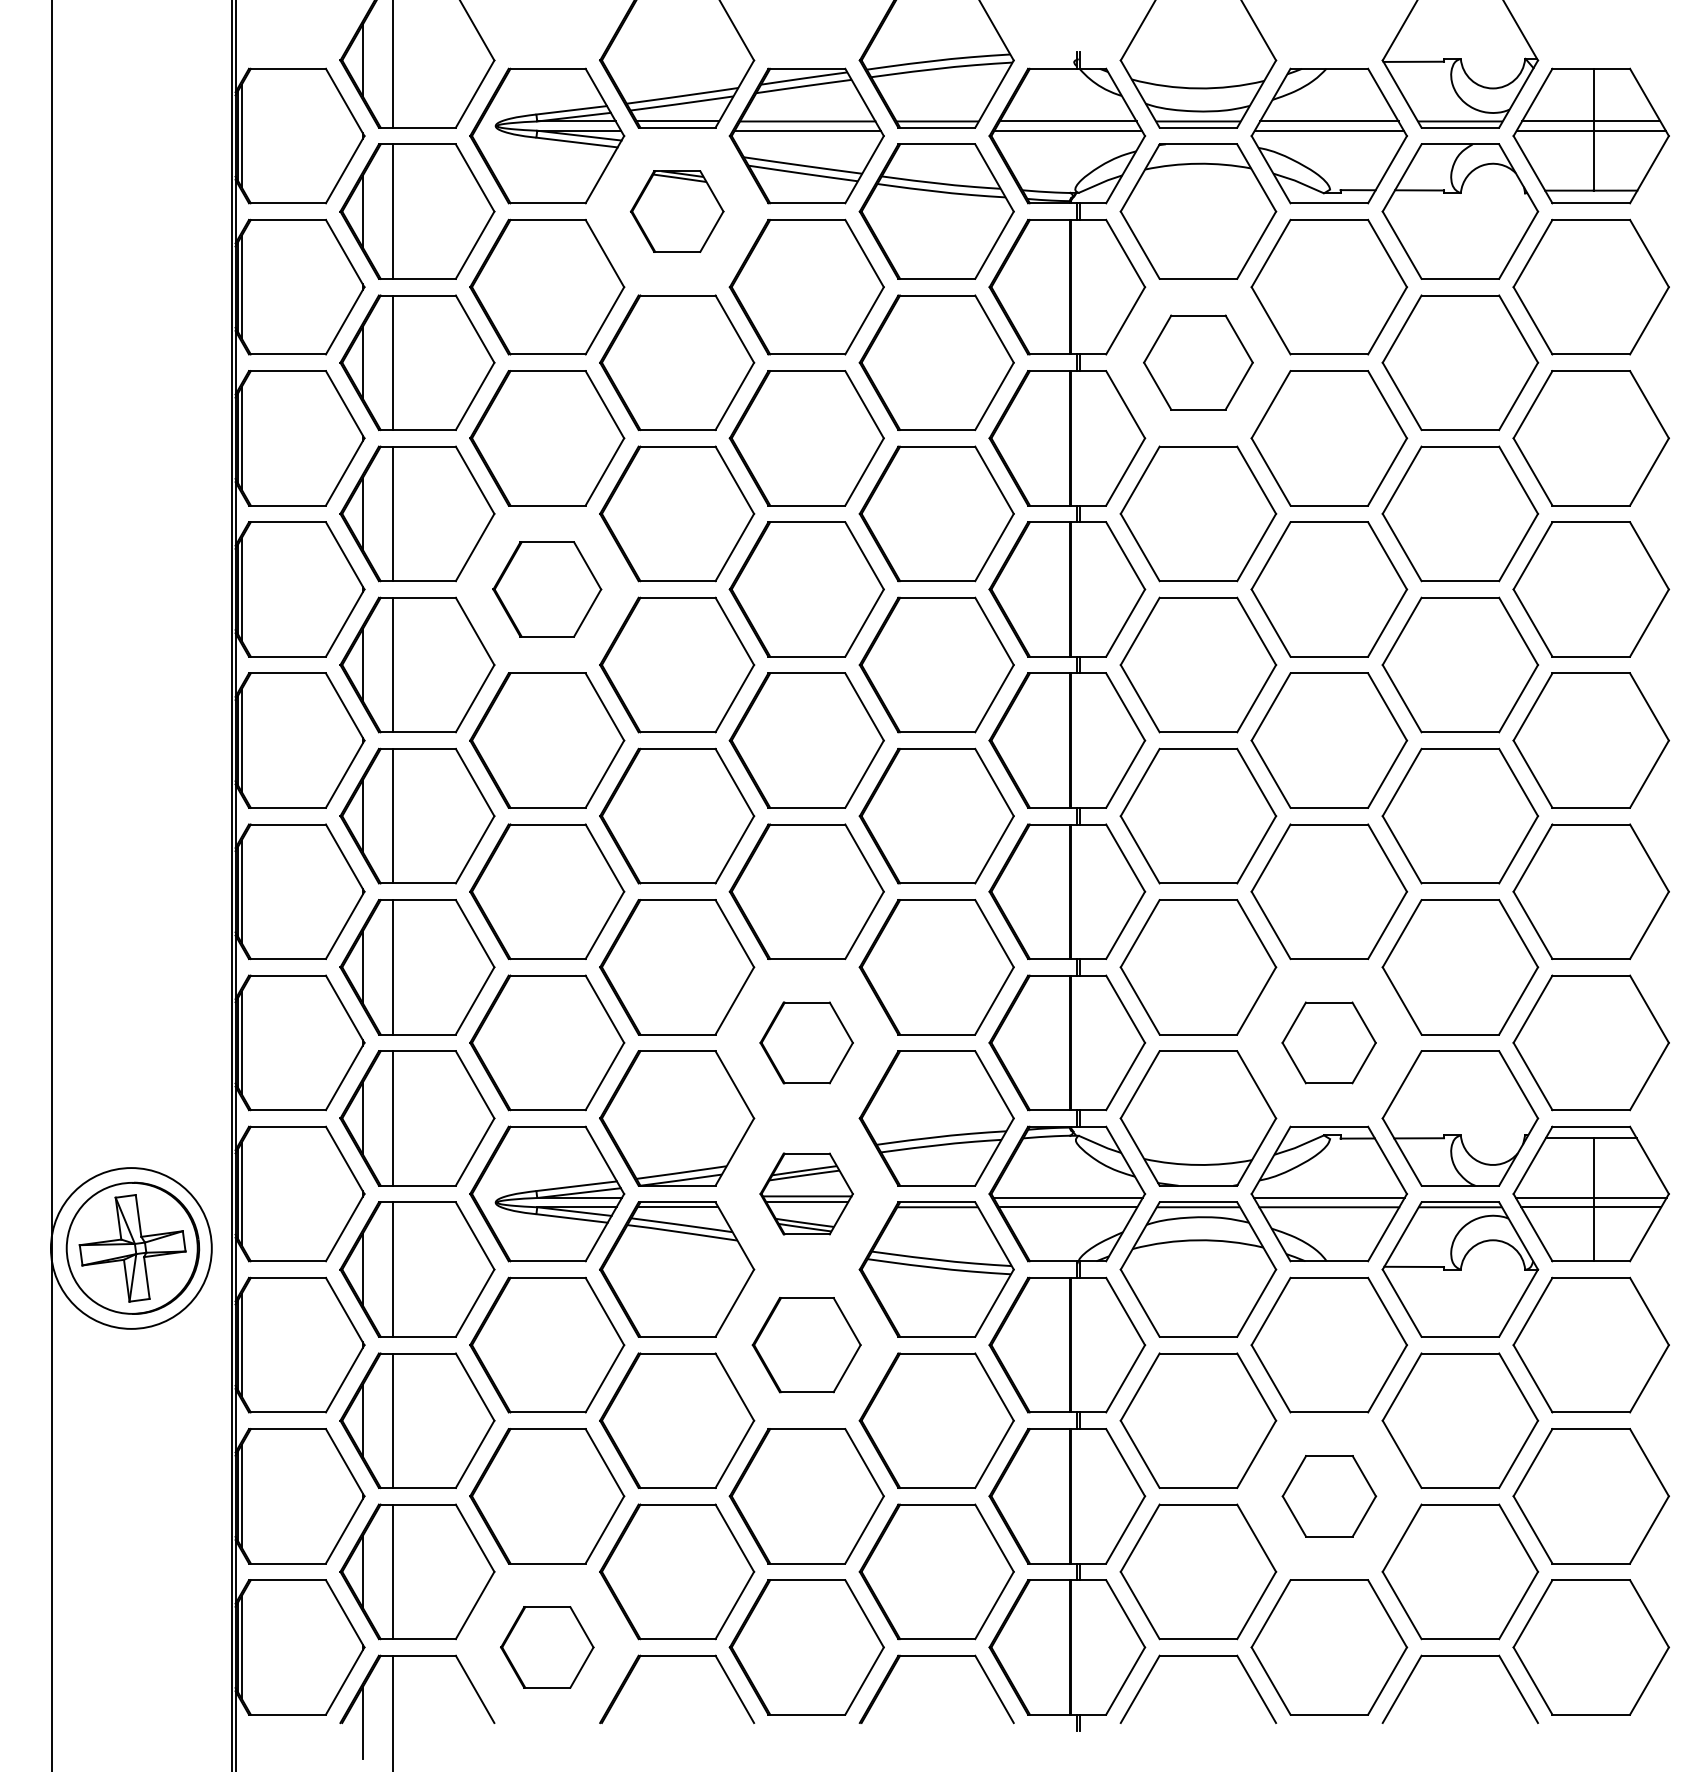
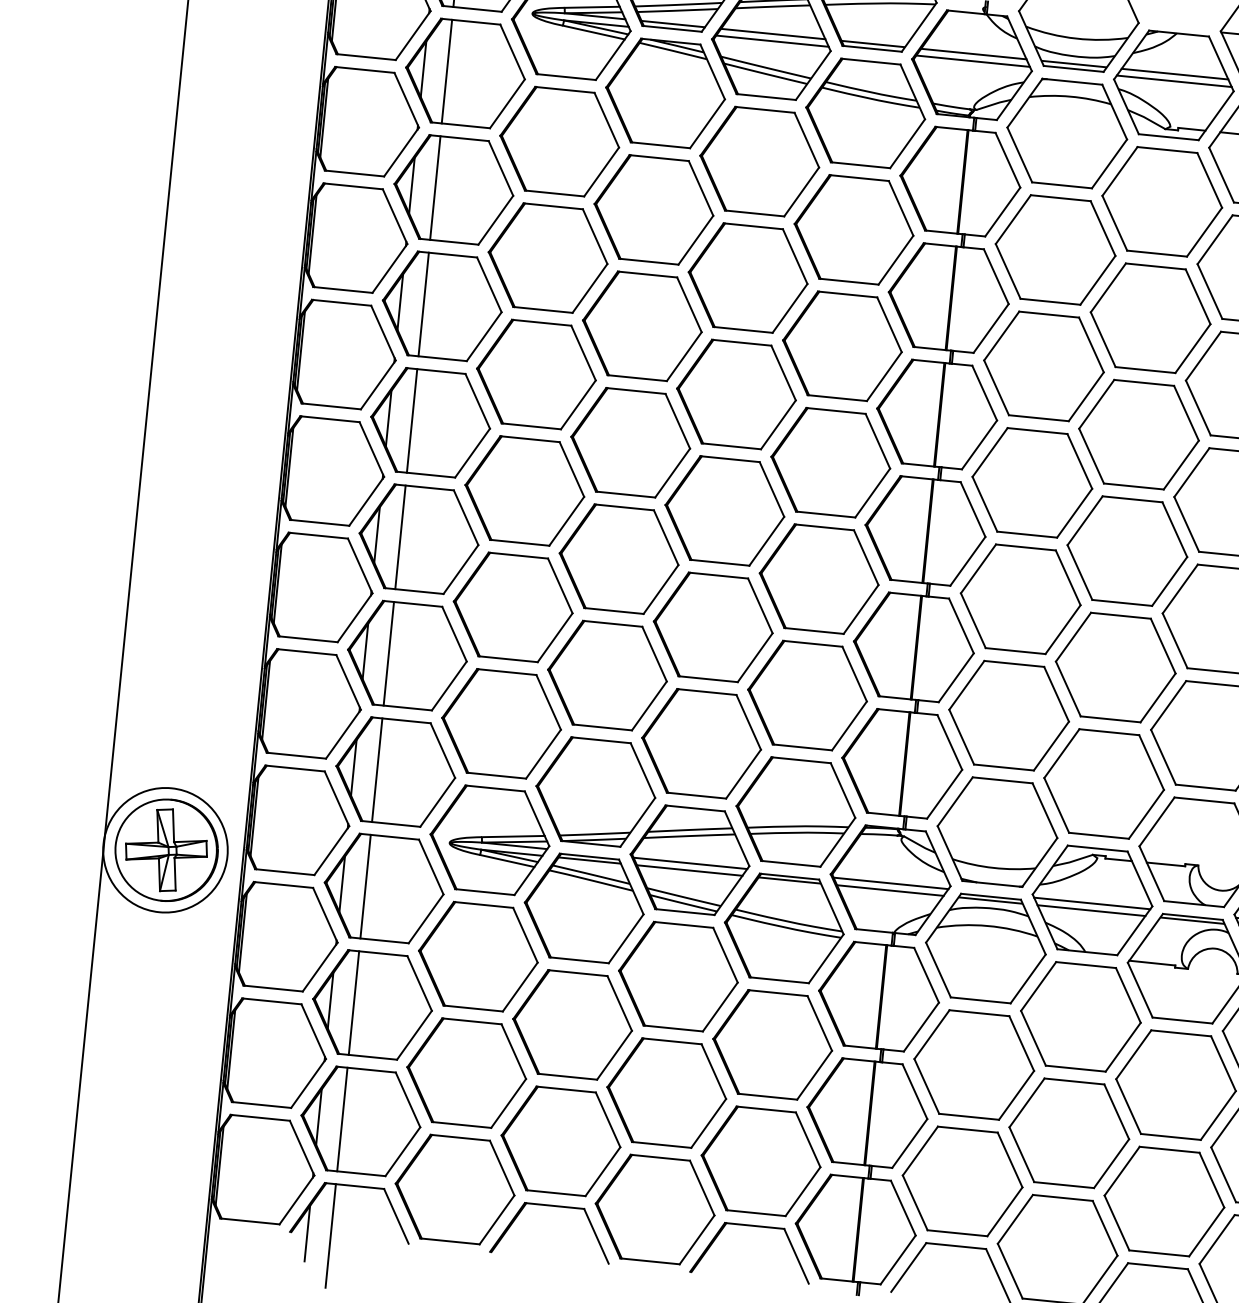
part: (677, 211) -> (665, 93), size x1.67
part: (1198, 362) -> (1055, 249), size x1.43
part: (547, 589) -> (536, 374), size x1.43
part: (806, 1042) -> (701, 743), size x1.67
part: (1328, 1042) -> (1103, 783), size x1.67
part: (806, 1193) -> (689, 859), size x1.67
part: (806, 1344) -> (678, 976), size x1.43
part: (1329, 1496) -> (1069, 1133), size x1.67
part: (547, 1647) -> (455, 1189), size x1.67

